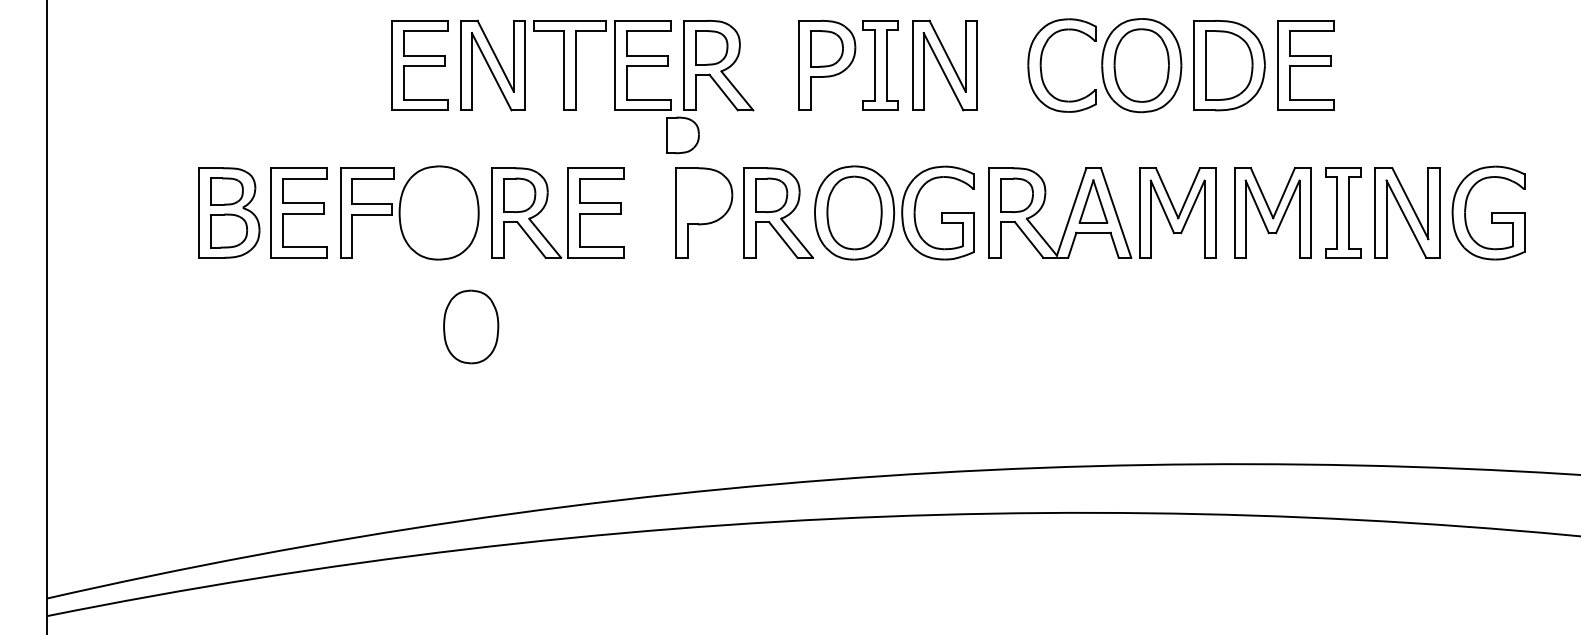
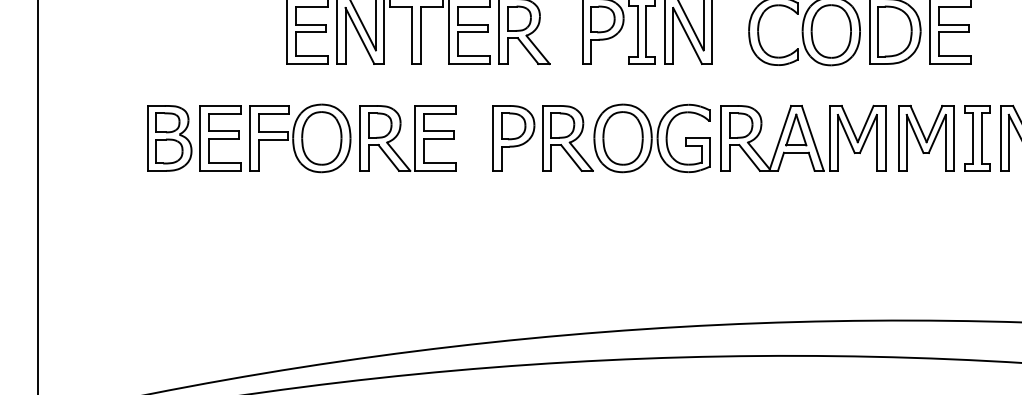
part: (682, 135) -> (513, 126), moved
part: (471, 326) -> (322, 138), moved

